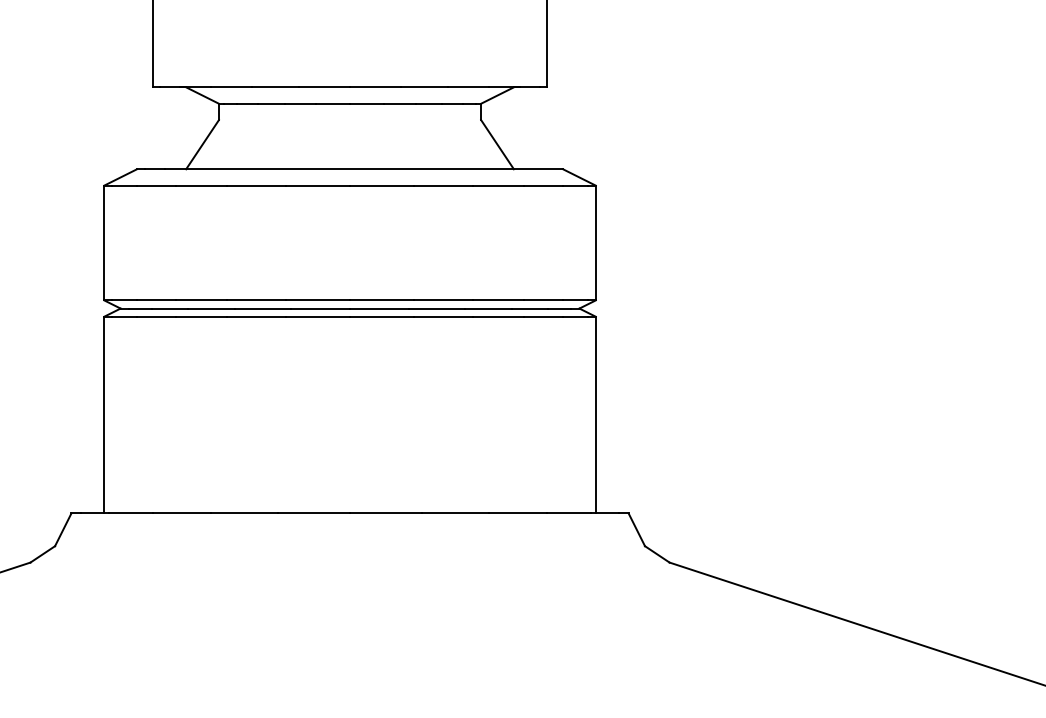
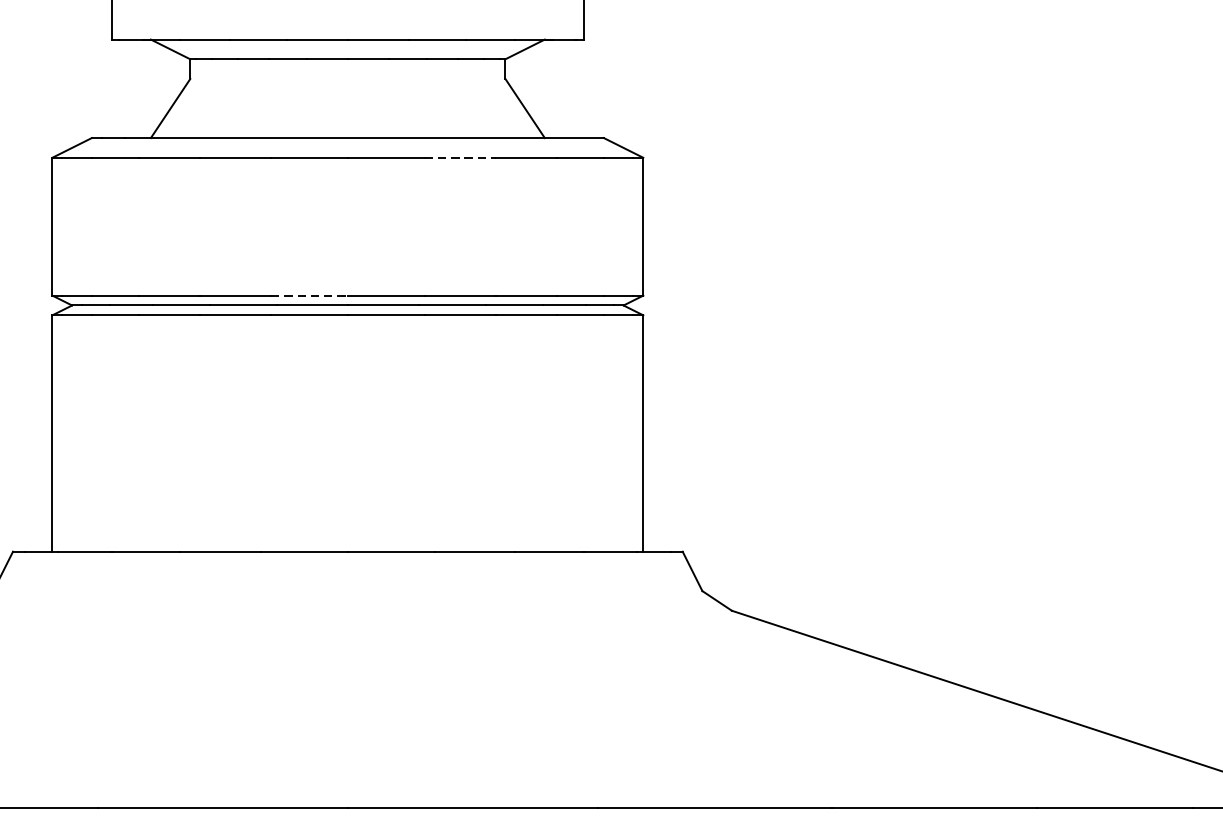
line: (443, 185) -> (460, 157), solid -> dashed
line: (318, 300) -> (309, 295), solid -> dashed

